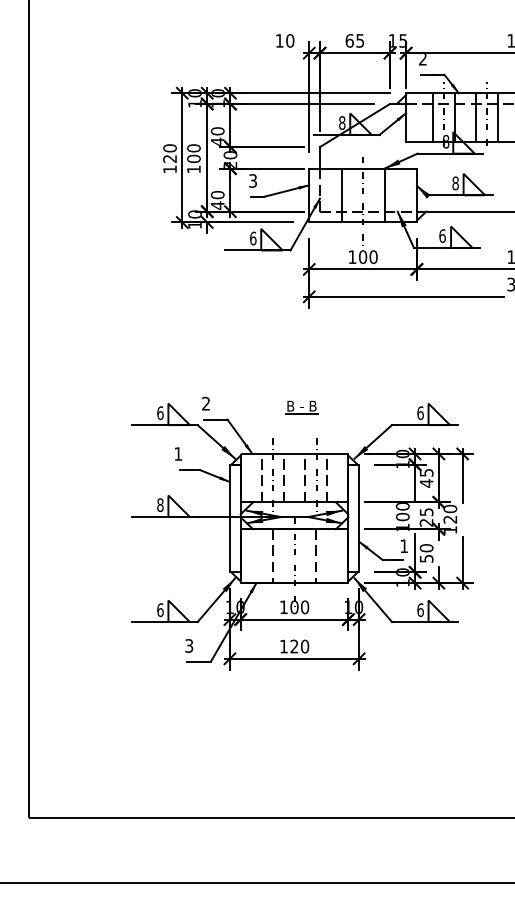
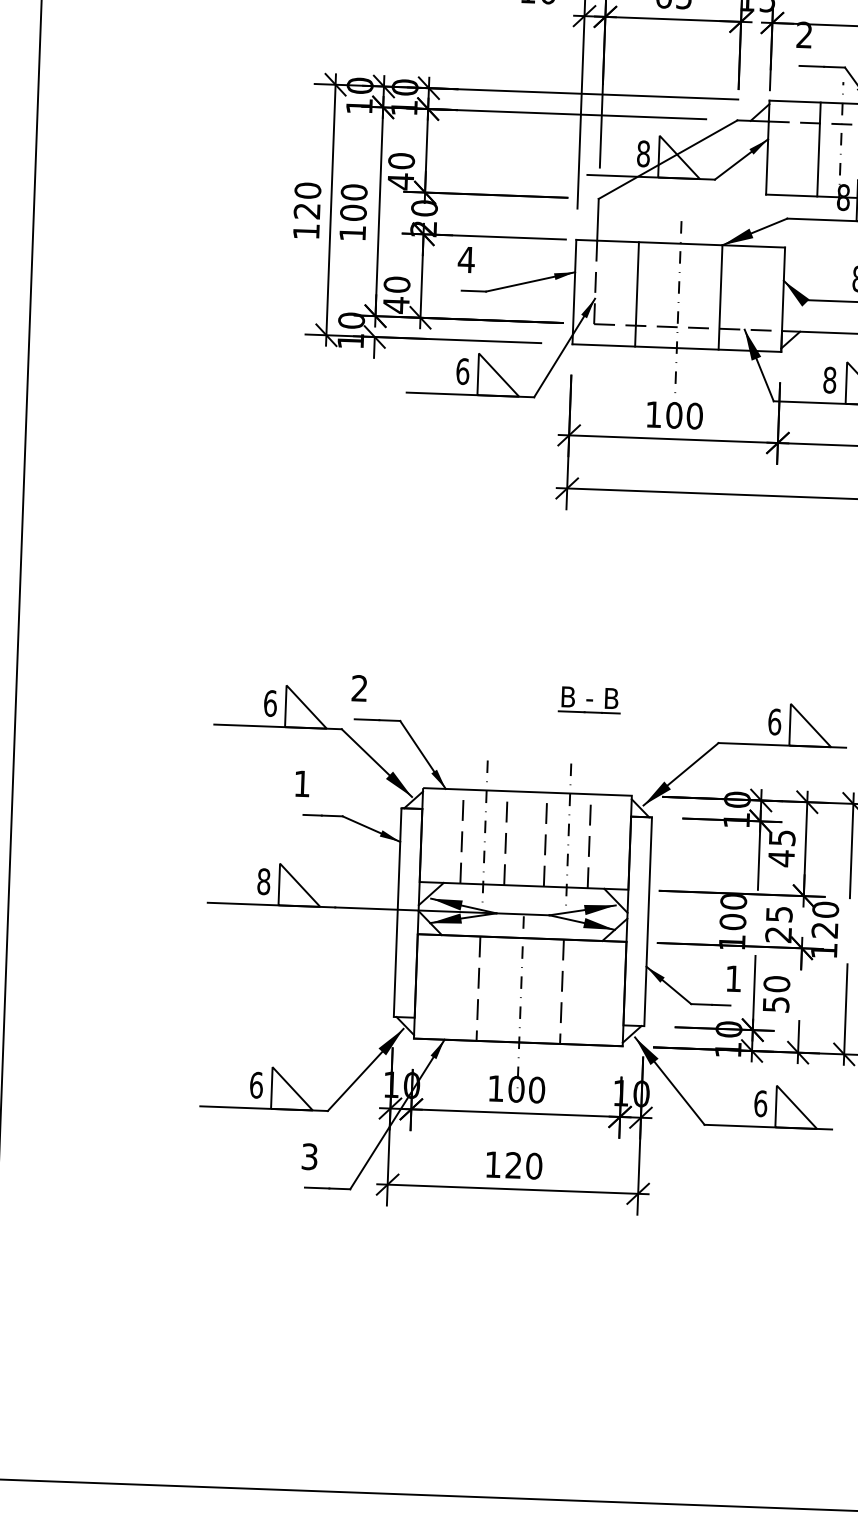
text: (252, 180) -> (465, 258), 3 -> 4
text: (442, 235) -> (829, 379), 6 -> 8
part: (301, 407) -> (589, 700), moved

